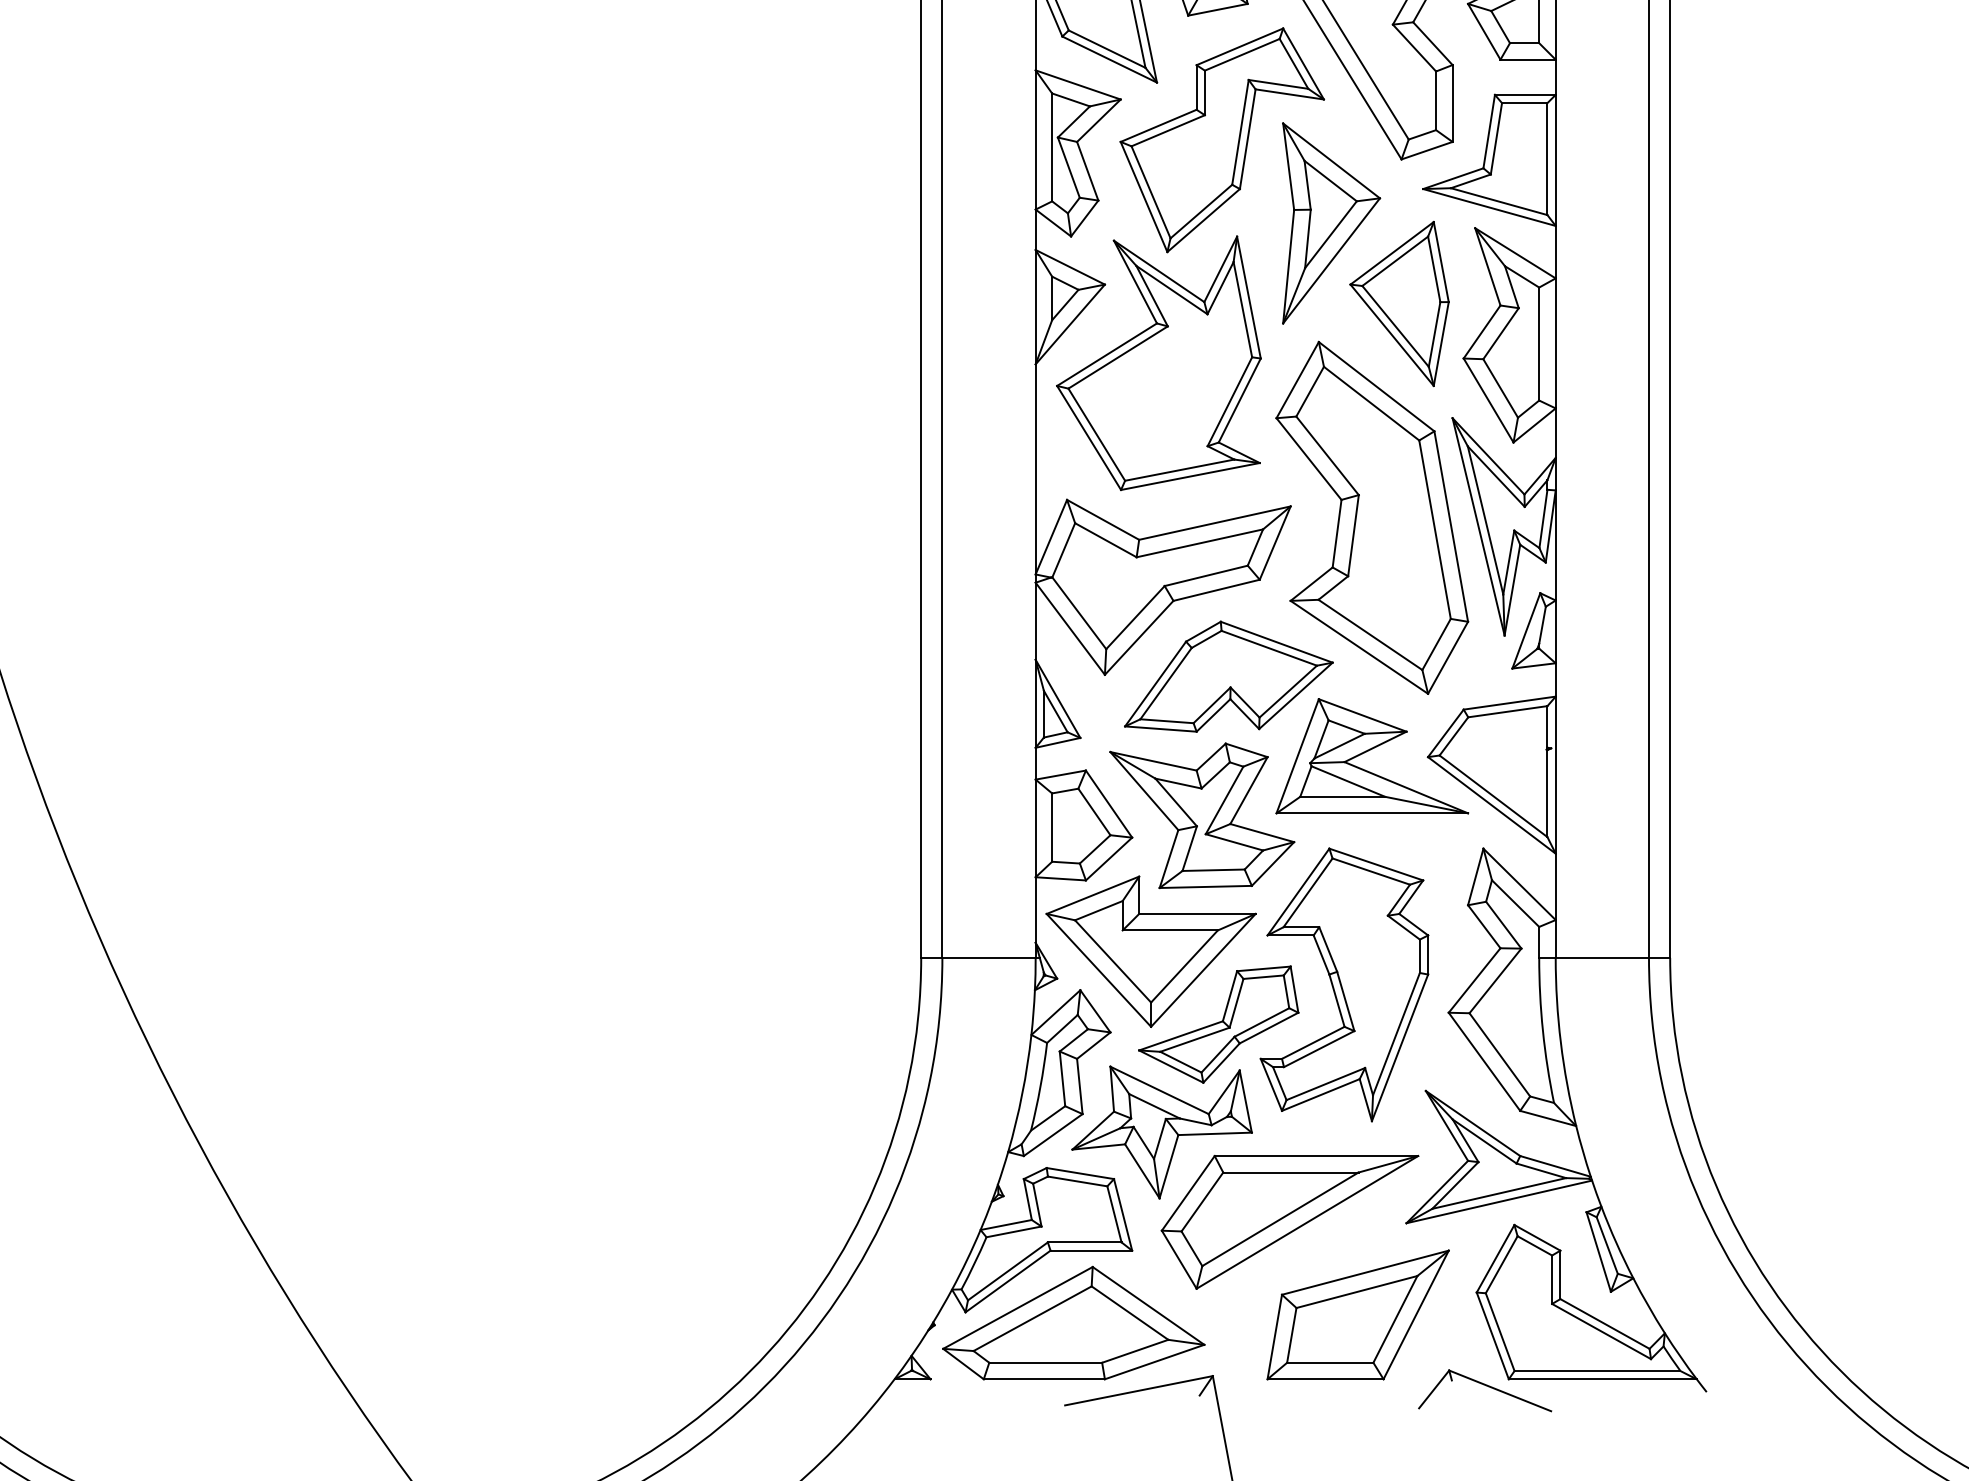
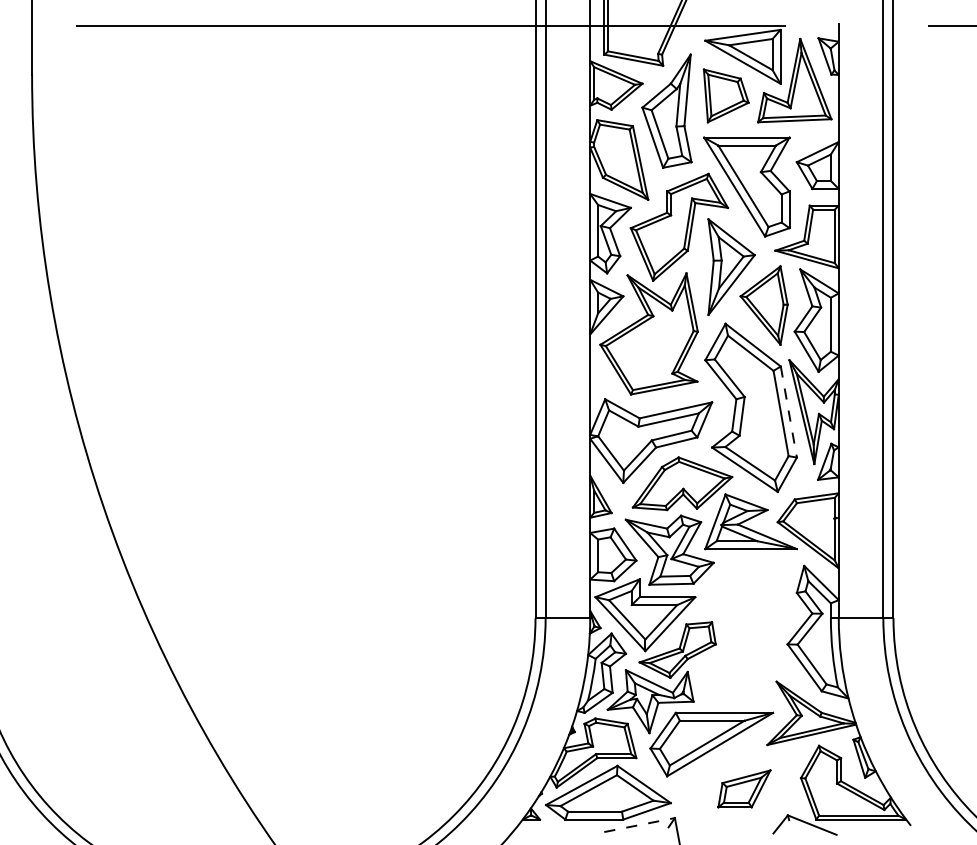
line: (1450, 527) -> (788, 412), solid -> dashed
part: (1343, 983) -> (737, 630), removed
part: (1358, 1314) -> (744, 788), size x0.6
line: (1138, 1391) -> (639, 825), solid -> dashed

